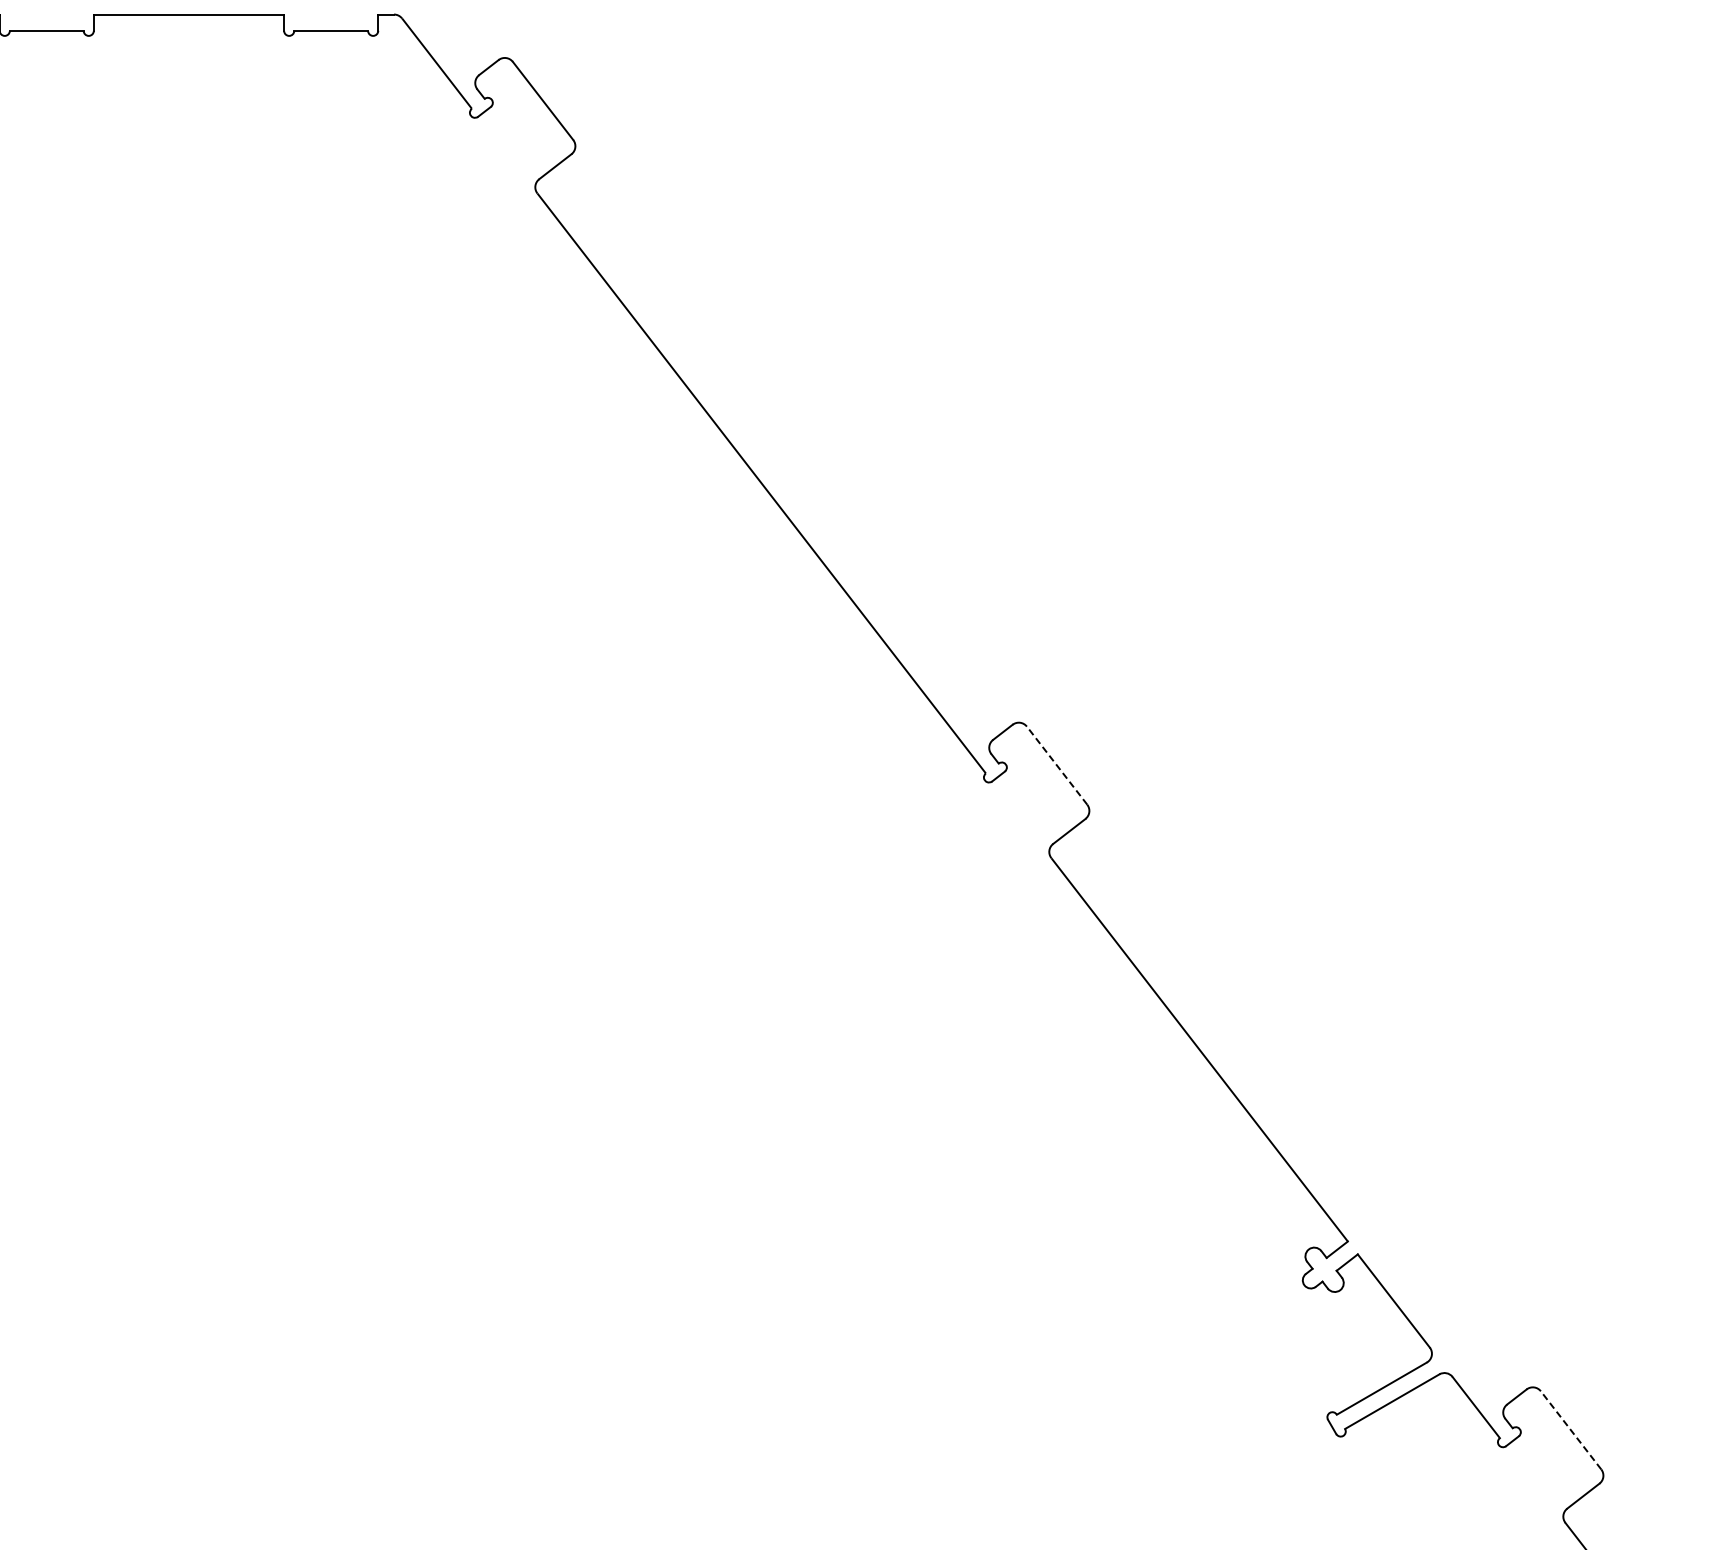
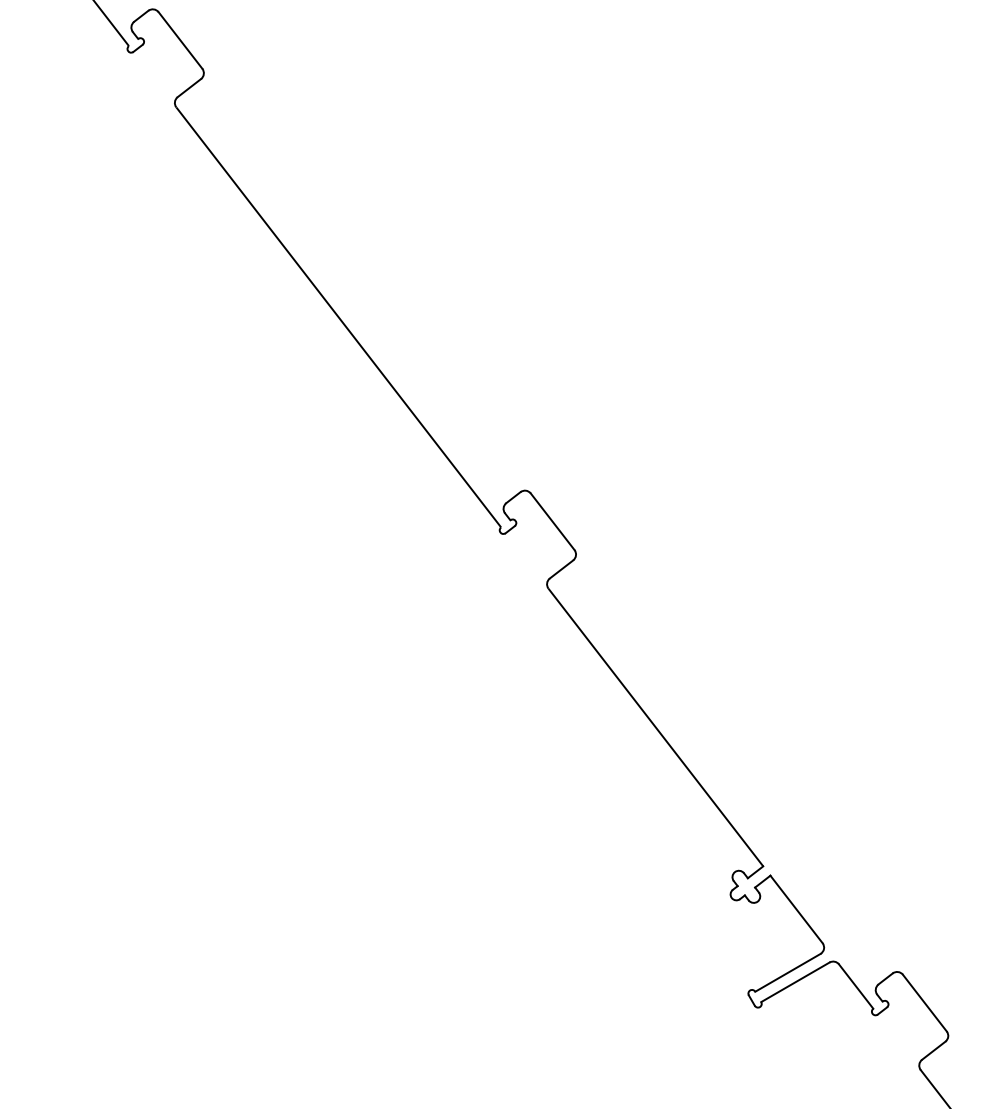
line: (1056, 765) -> (552, 521), dashed -> solid
line: (1570, 1429) -> (924, 1002), dashed -> solid

